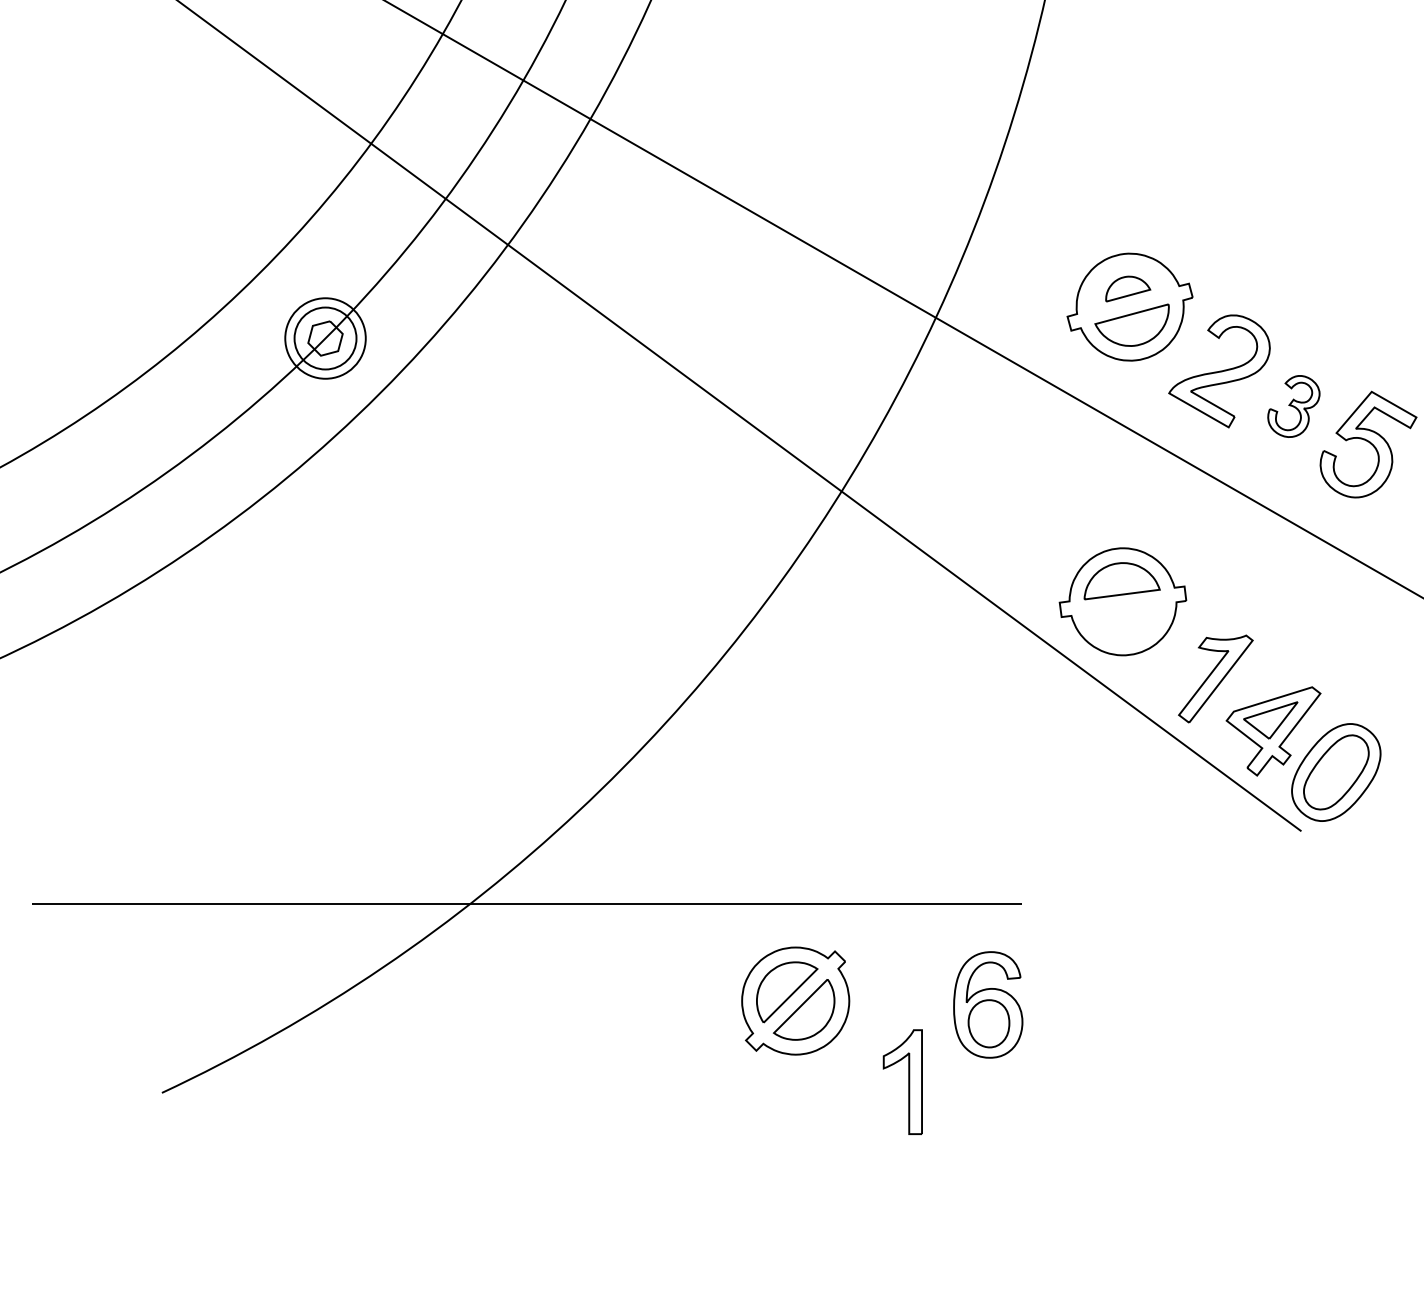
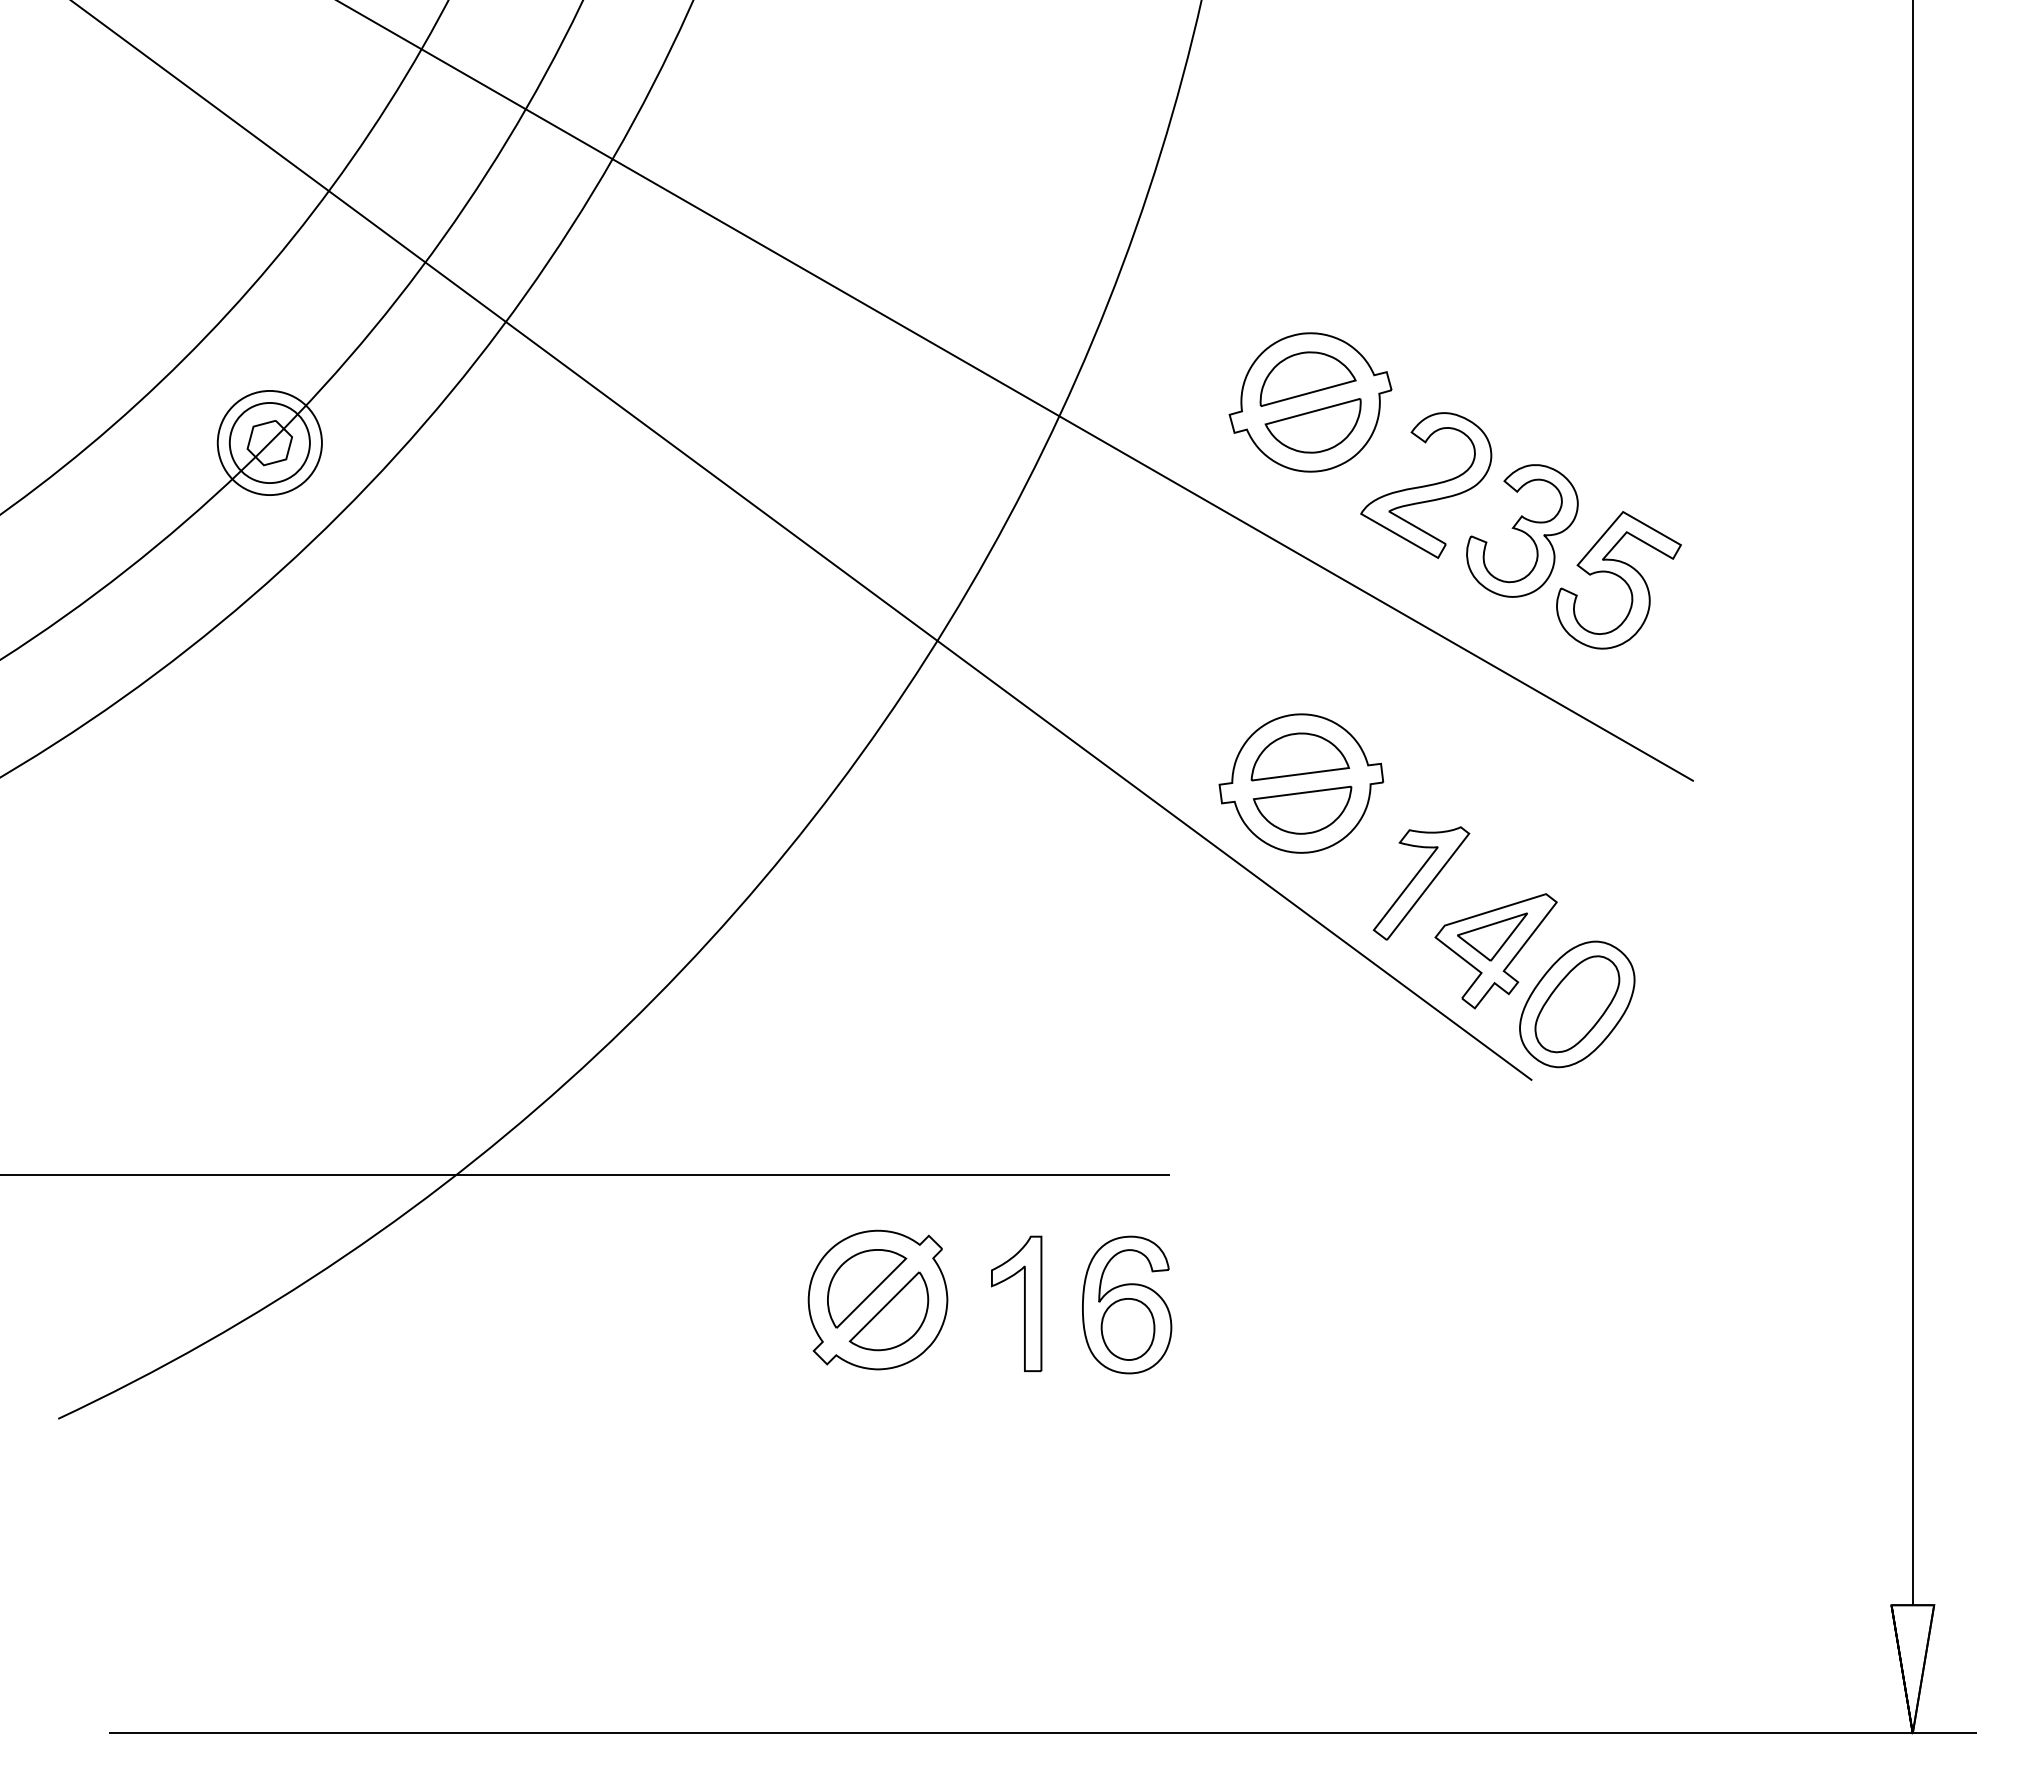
part: (1127, 288) -> (1307, 378), size x1.67
part: (1293, 406) -> (1522, 530), size x1.67
part: (1123, 621) -> (1302, 809), added
part: (908, 1081) -> (1024, 1303), moved

